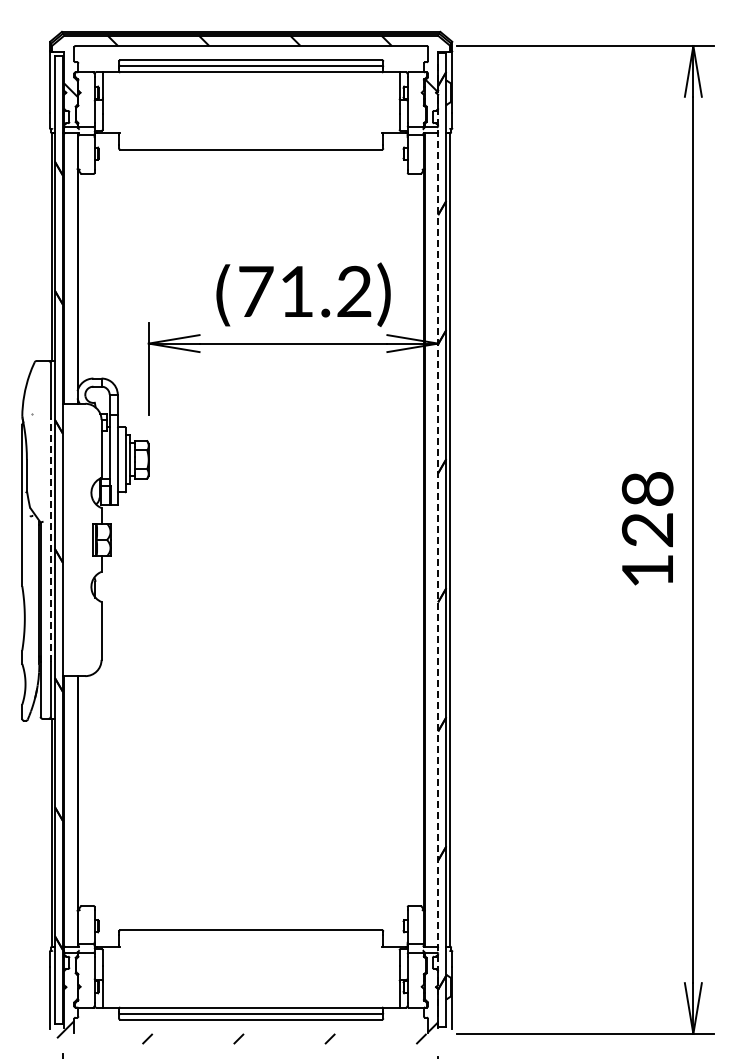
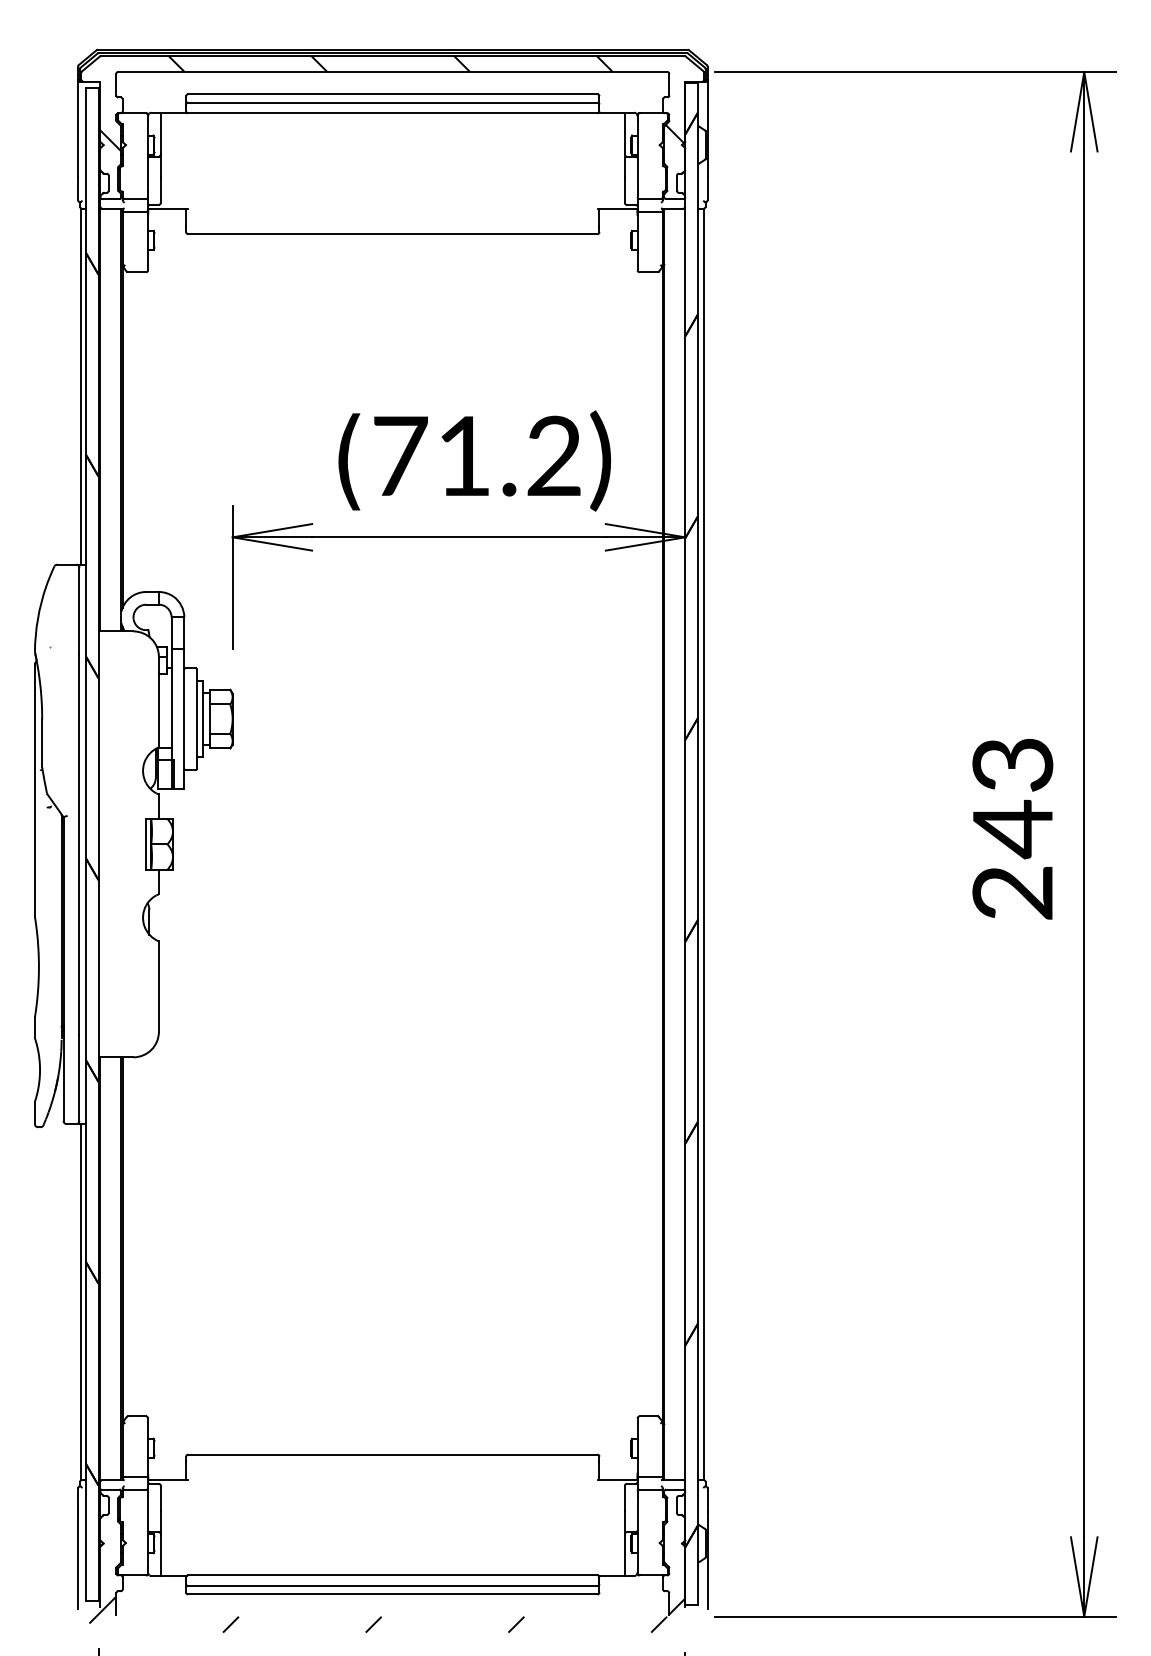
text: (647, 530) -> (1012, 829), 128 -> 243
line: (50, 539) -> (79, 843), dashed -> solid
line: (438, 539) -> (685, 843), dashed -> solid

